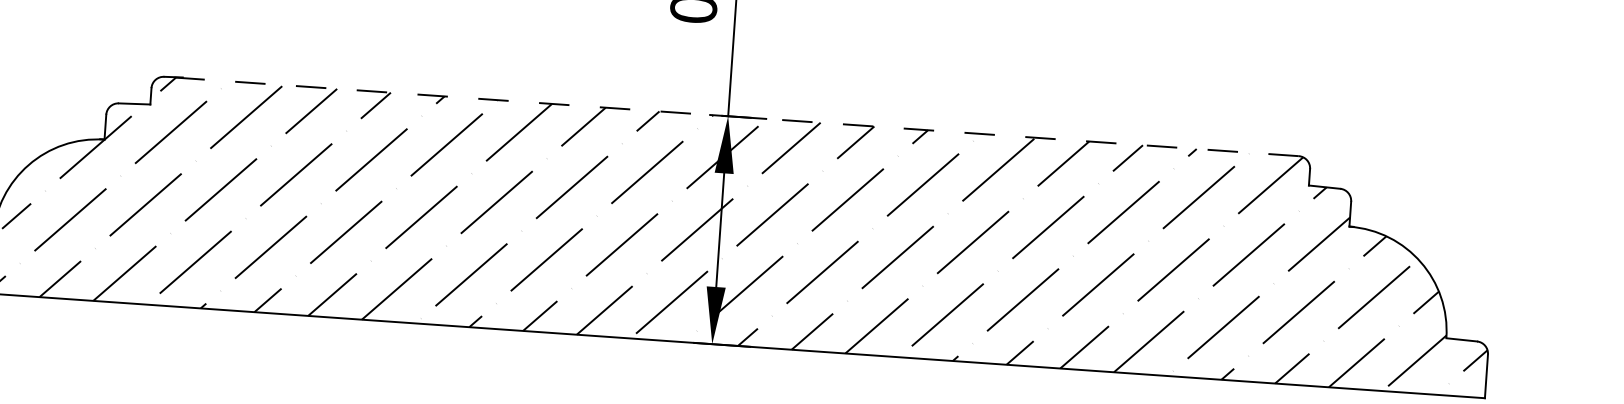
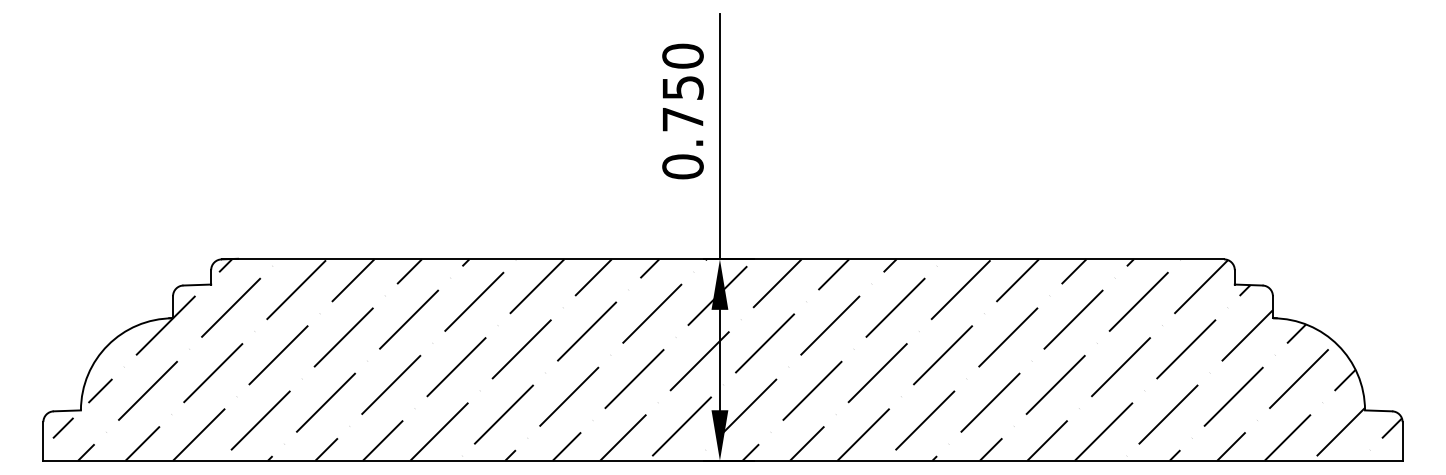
line: (731, 116) -> (722, 259), dashed -> solid

